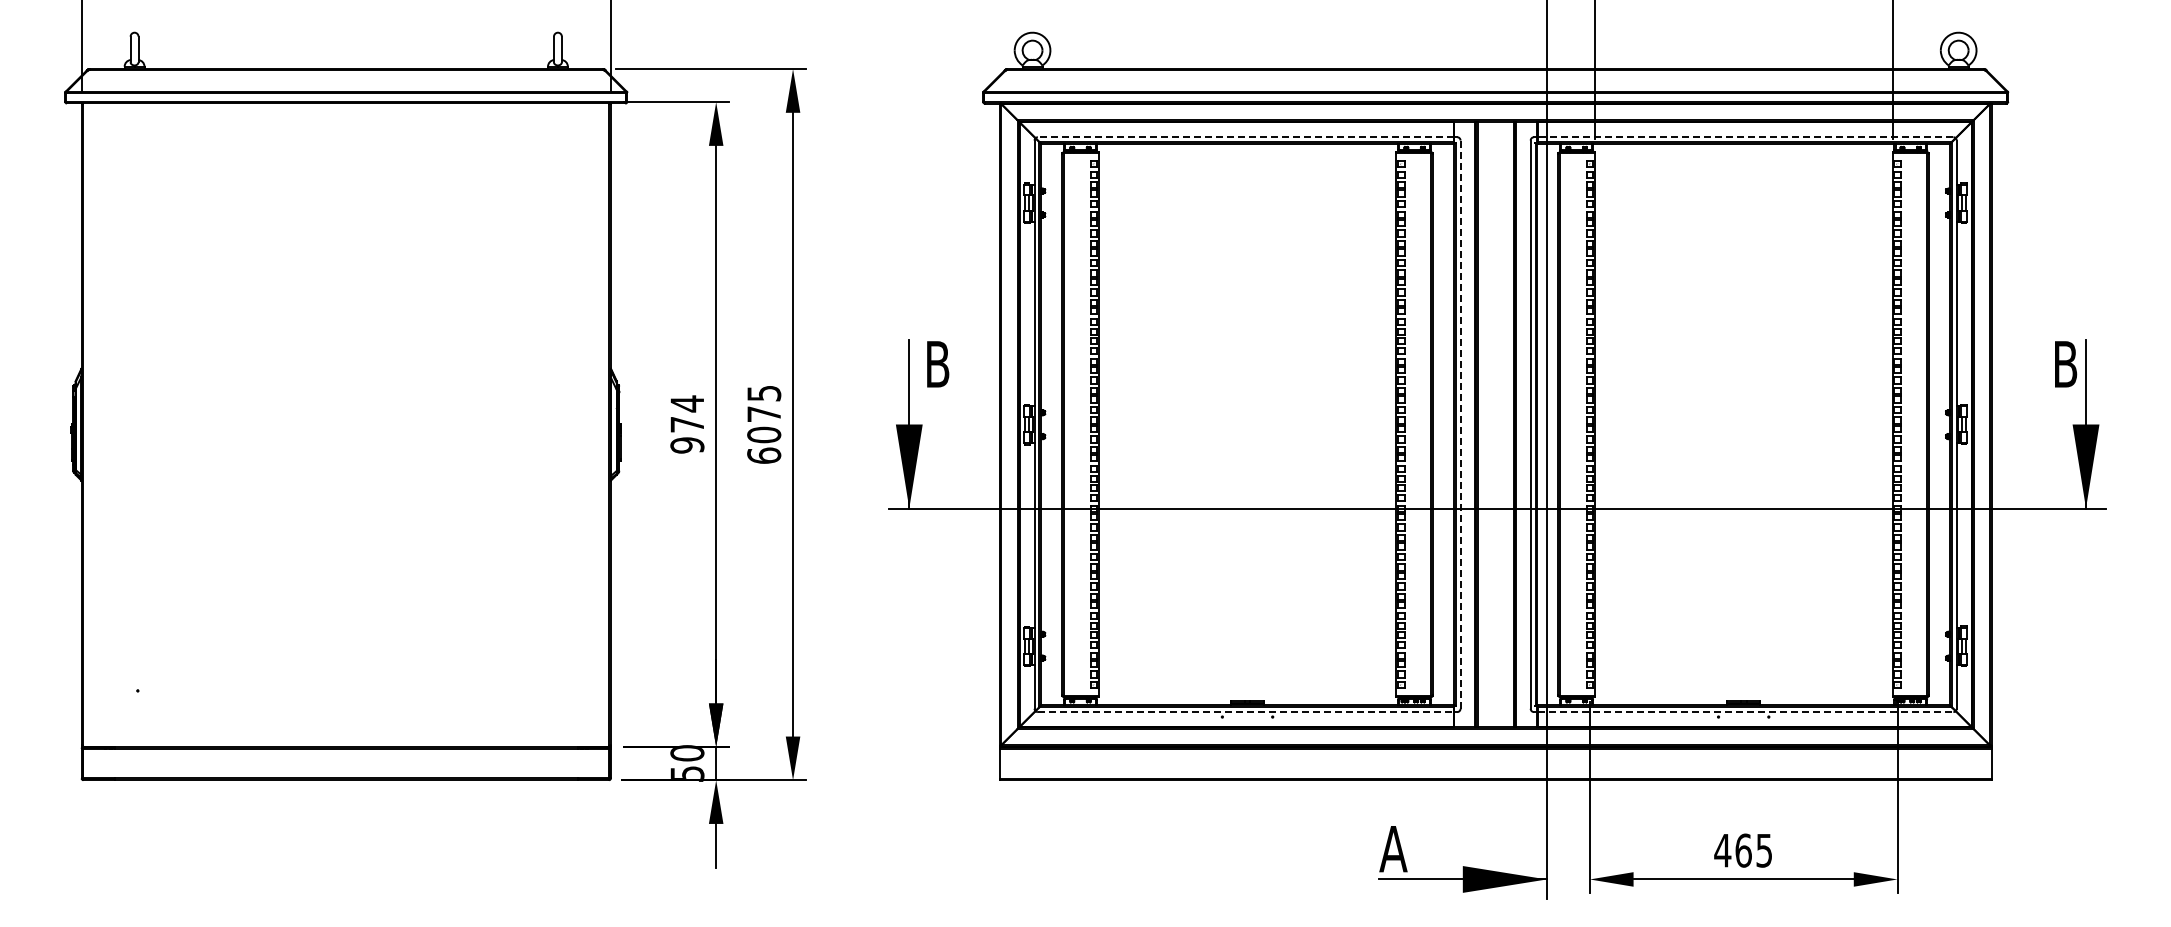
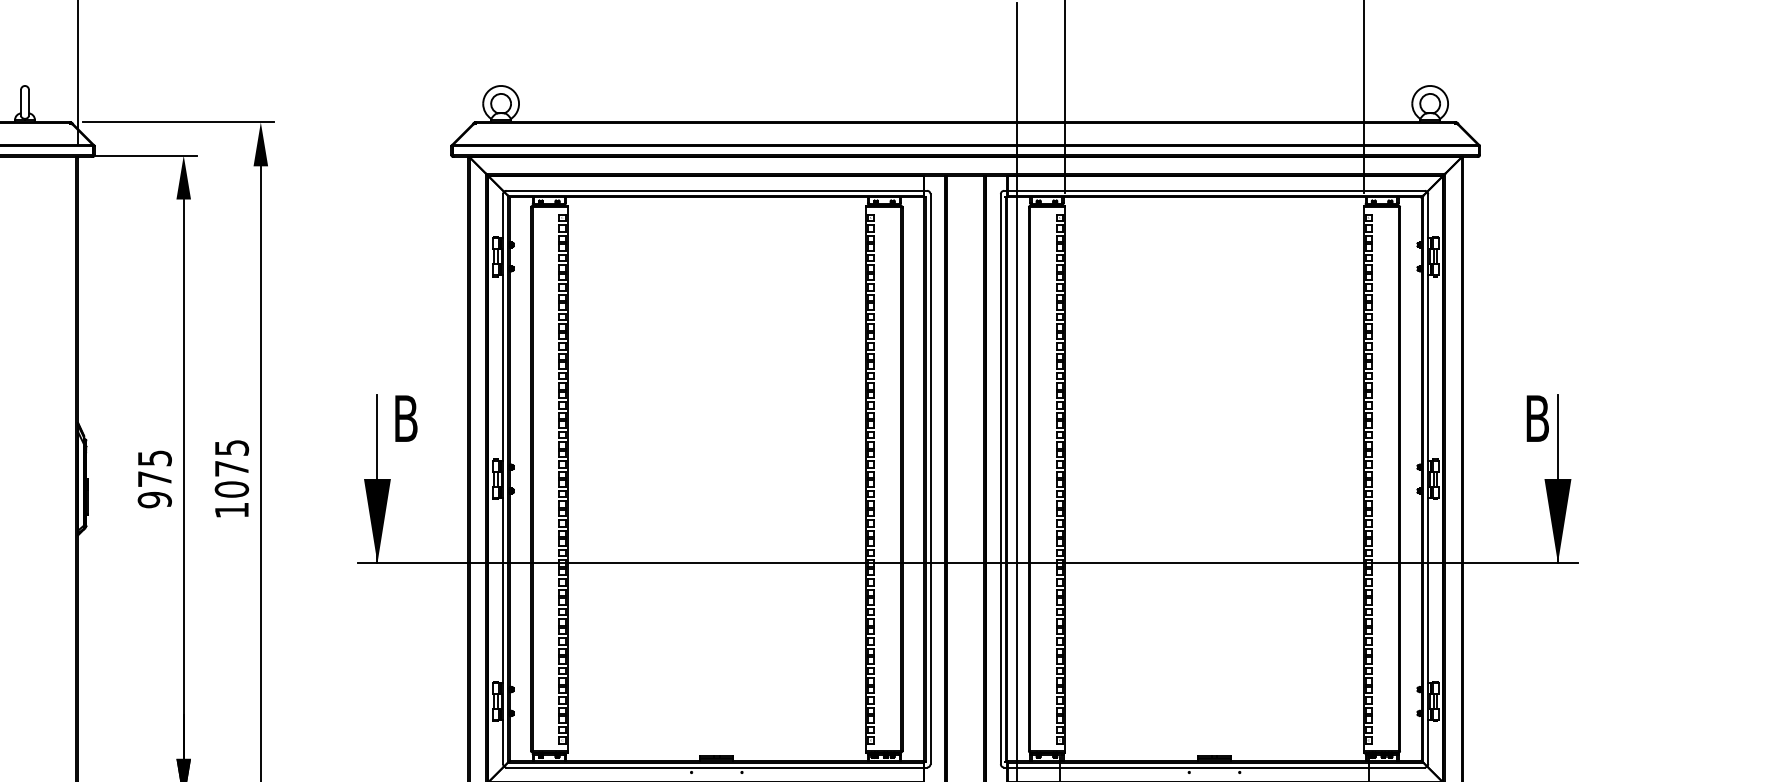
line: (1245, 137) -> (714, 191), dashed -> solid
line: (1745, 137) -> (1216, 191), dashed -> solid
text: (687, 403) -> (154, 457), 974 -> 975
line: (1460, 425) -> (930, 480), dashed -> solid
text: (764, 455) -> (232, 510), 6075 -> 1075
line: (1245, 712) -> (714, 767), dashed -> solid
line: (1745, 712) -> (1216, 767), dashed -> solid

